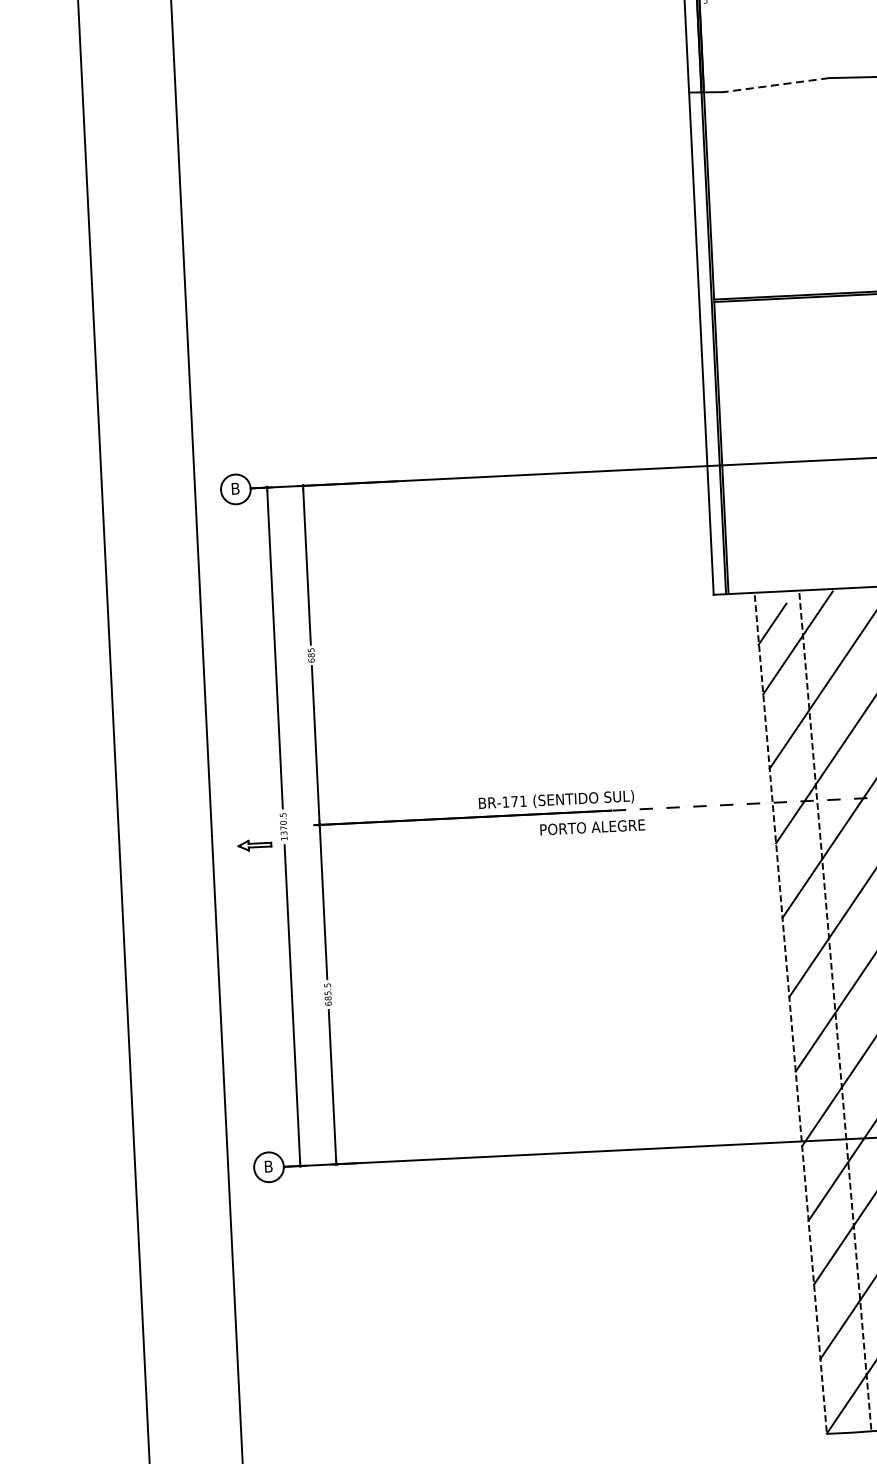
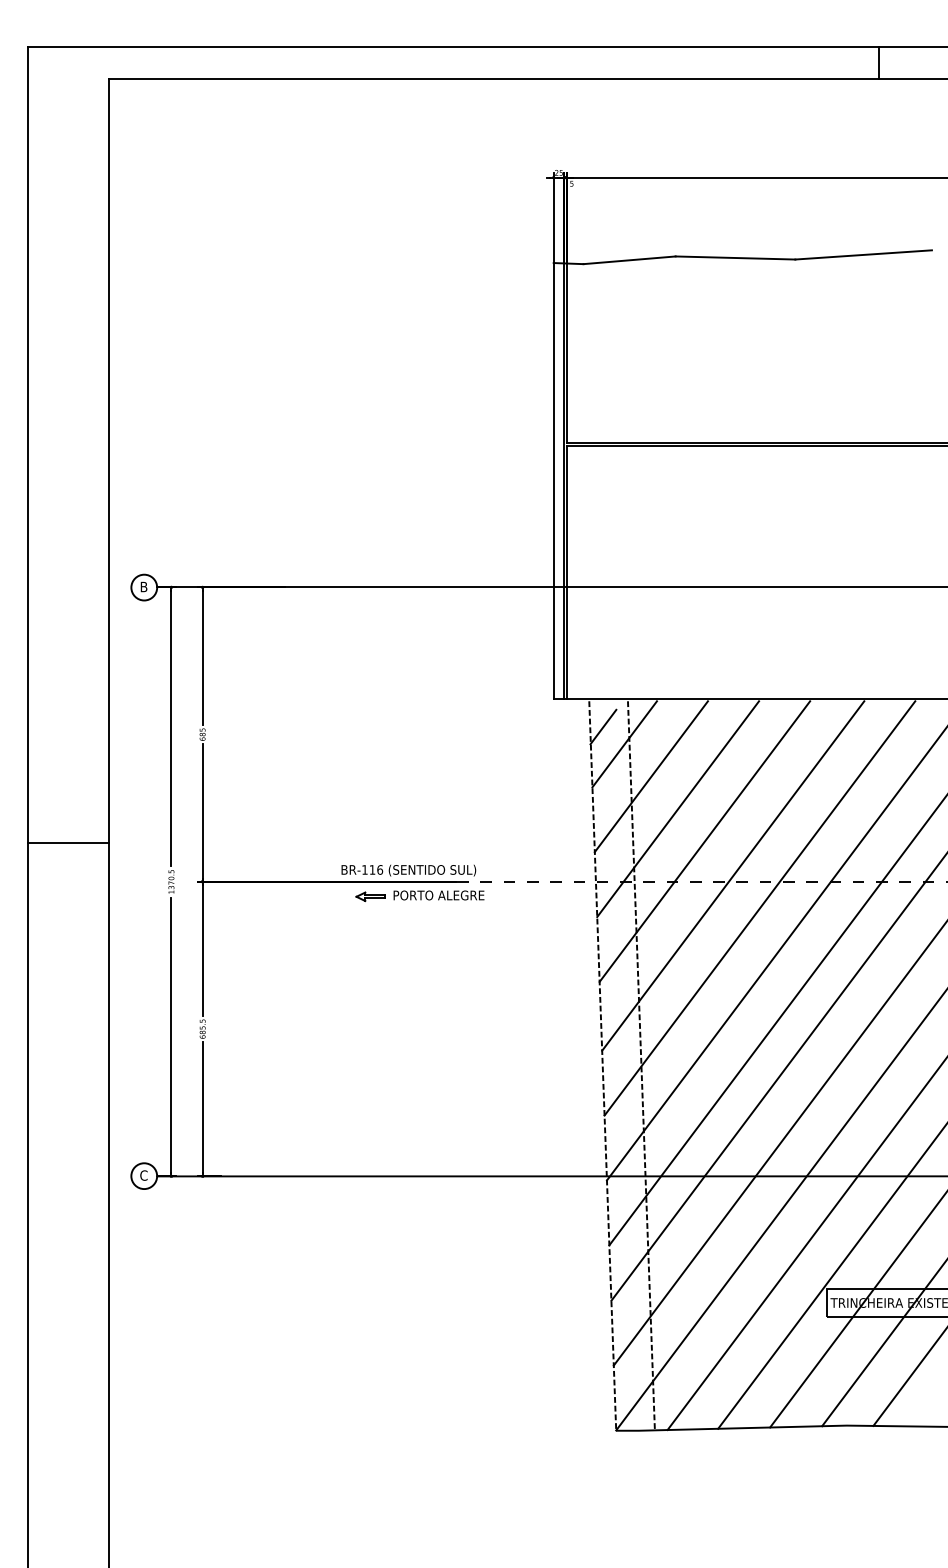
line: (776, 85) -> (629, 260), dashed -> solid
line: (163, 788) -> (68, 843), added
text: (519, 801) -> (376, 869), BR-171 -> BR-116
part: (254, 845) -> (370, 896), moved
text: (268, 1166) -> (143, 1175), B -> C

